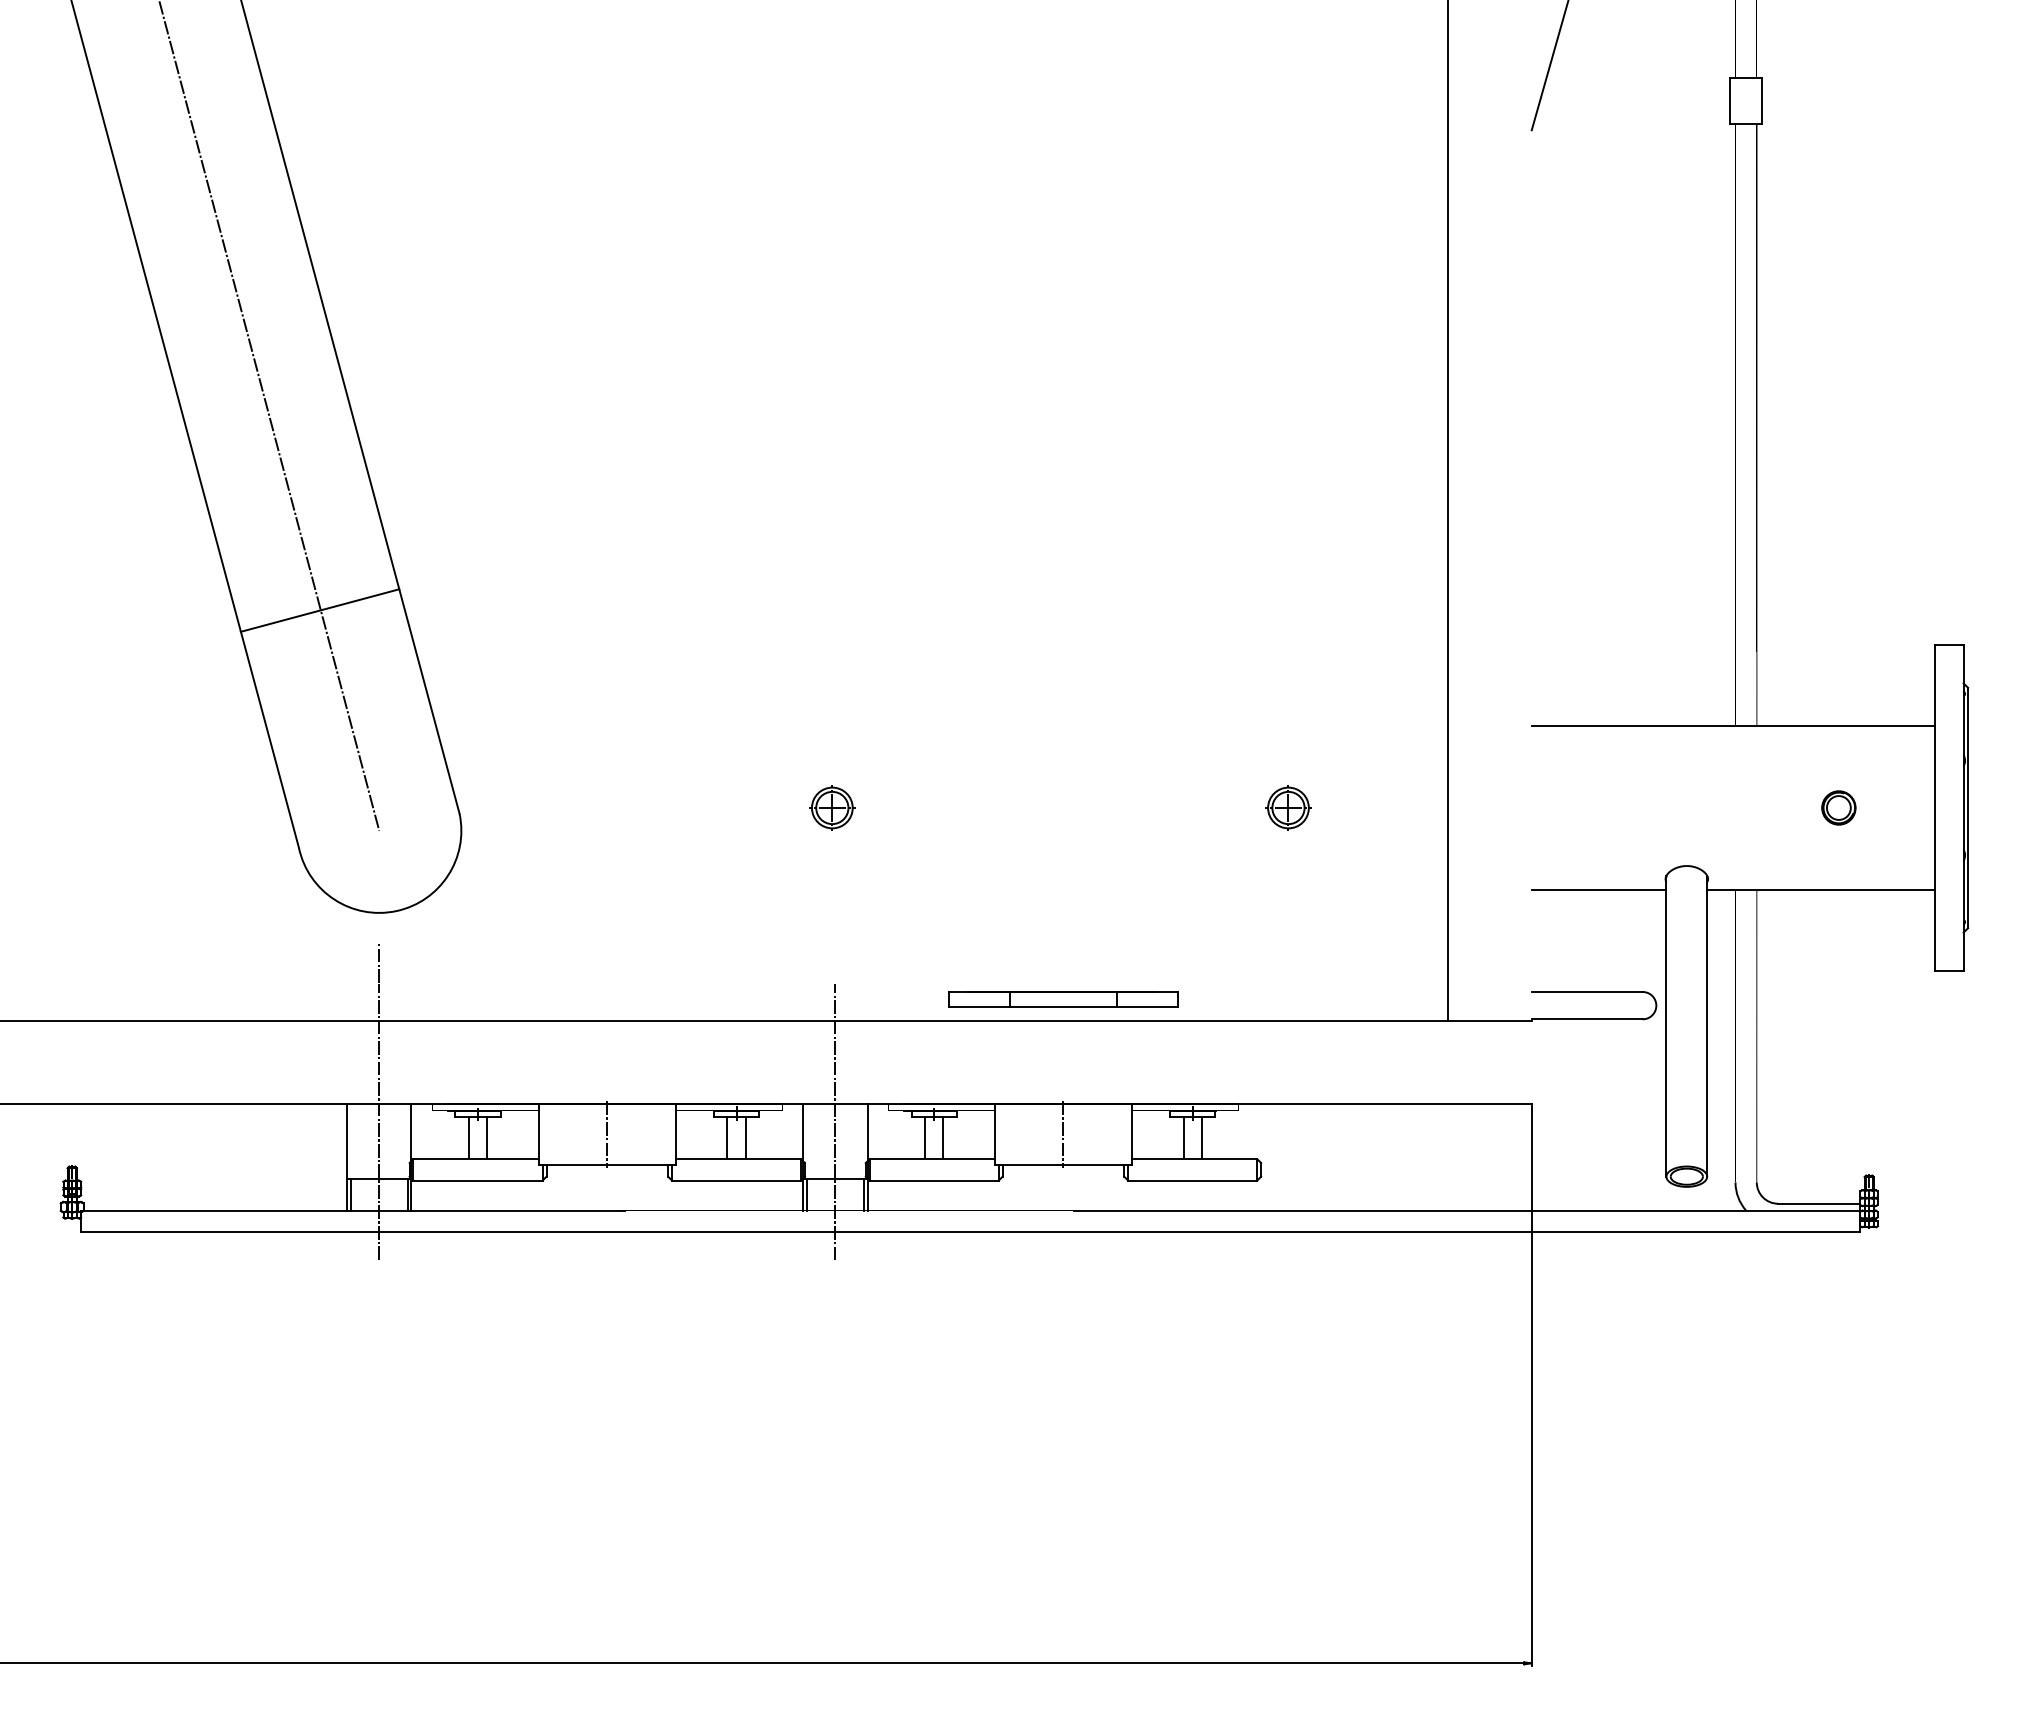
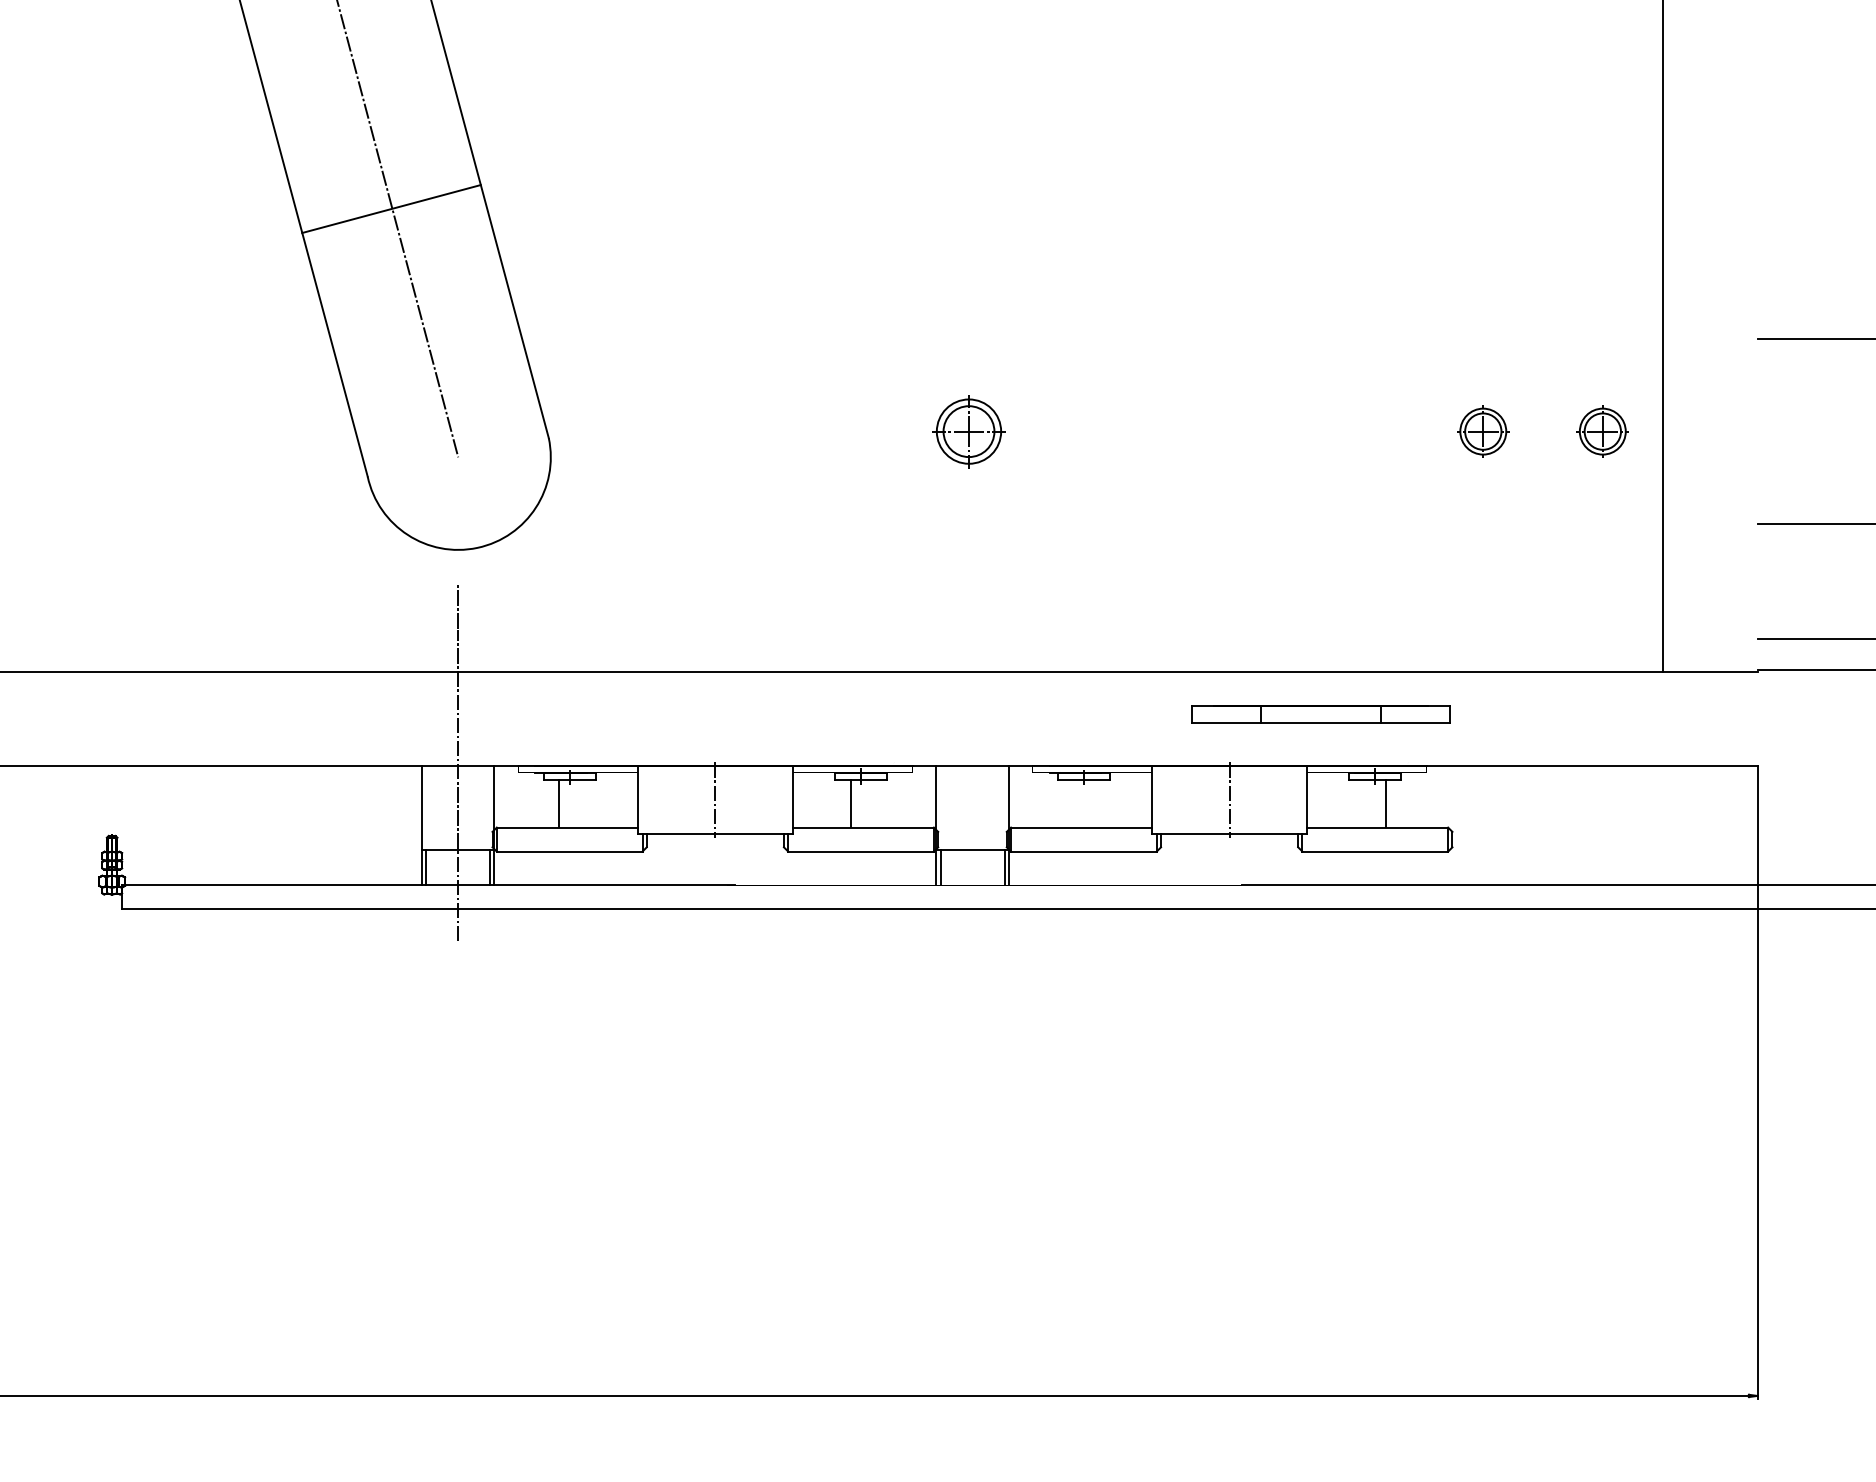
part: (832, 807) -> (969, 431), size x1.4
part: (1394, 807) -> (1602, 431), added
part: (1063, 999) -> (1320, 714), moved
line: (835, 1121) -> (972, 785), removed
line: (487, 1137) -> (580, 803), removed
line: (745, 1137) -> (871, 803), removed
line: (925, 1137) -> (1074, 803), removed
line: (943, 1137) -> (1094, 803), removed
line: (1183, 1137) -> (1364, 803), removed

